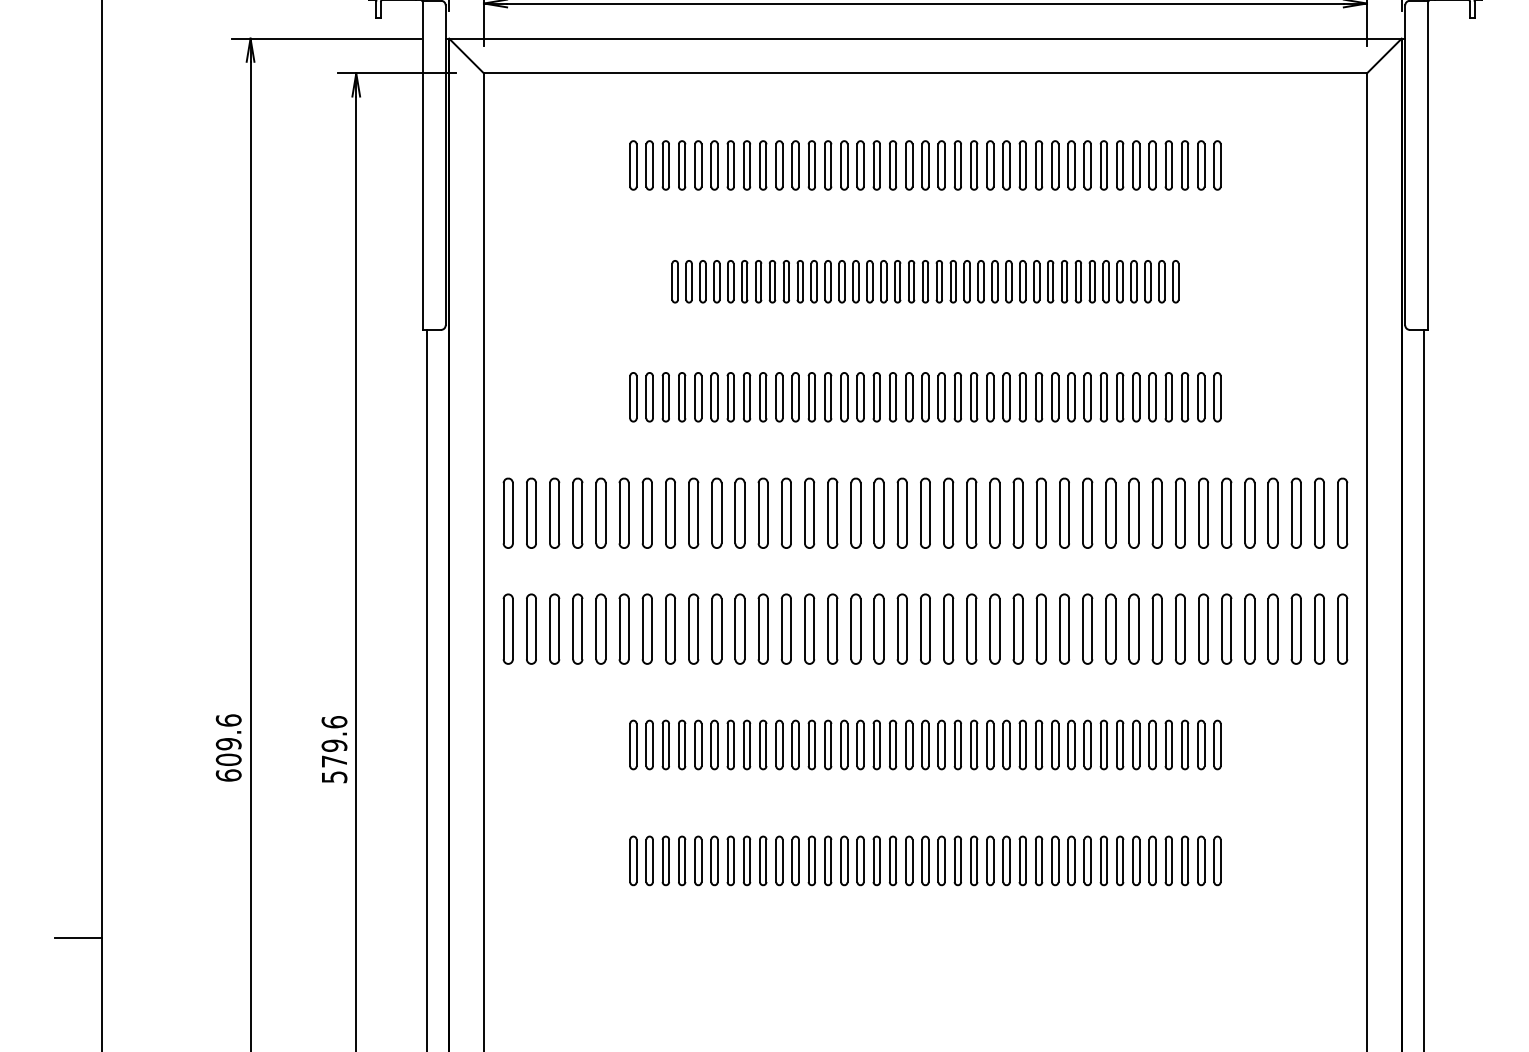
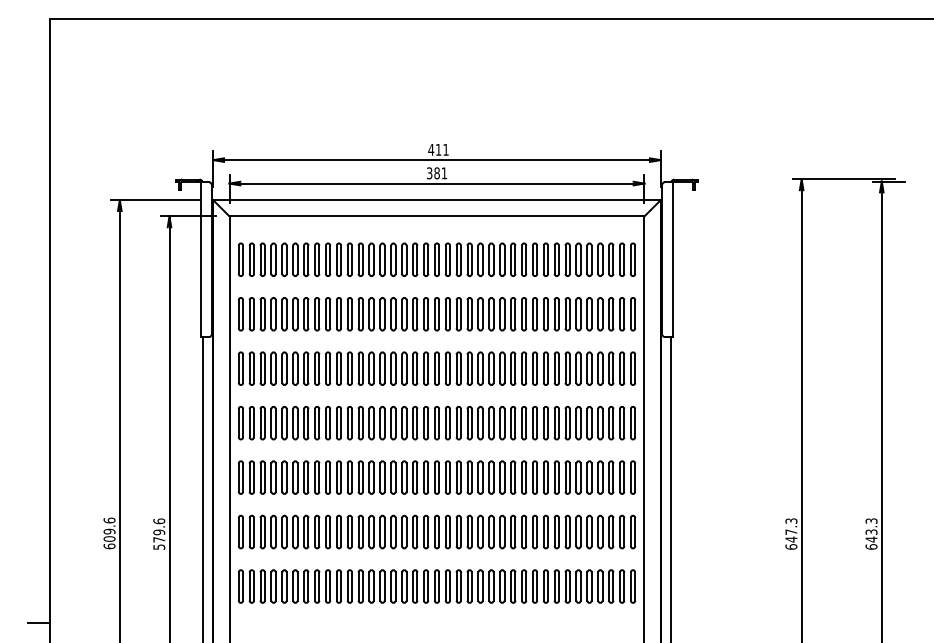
part: (924, 165) -> (436, 259), size x1.43
part: (924, 282) -> (436, 314), size x1.67
part: (924, 396) -> (436, 368), size x1.43
part: (924, 743) -> (436, 531), size x1.43
part: (924, 860) -> (436, 586), size x1.43

